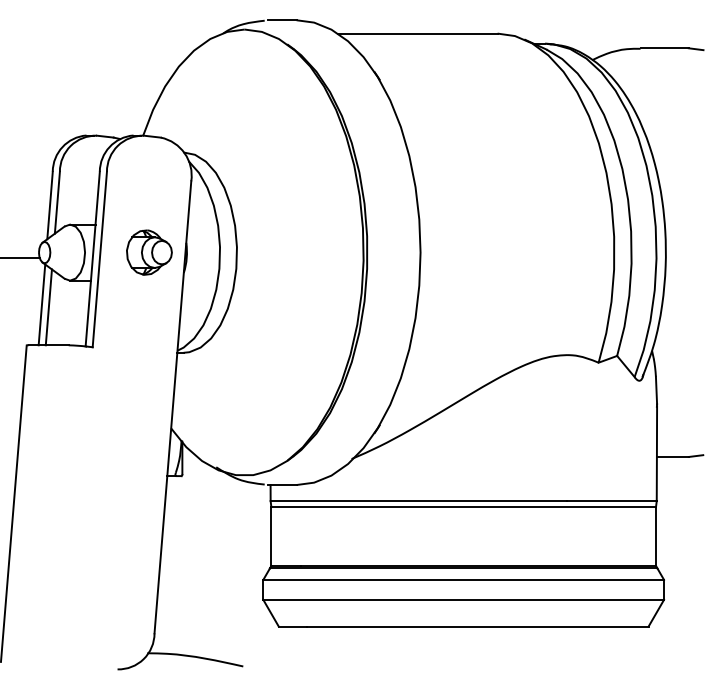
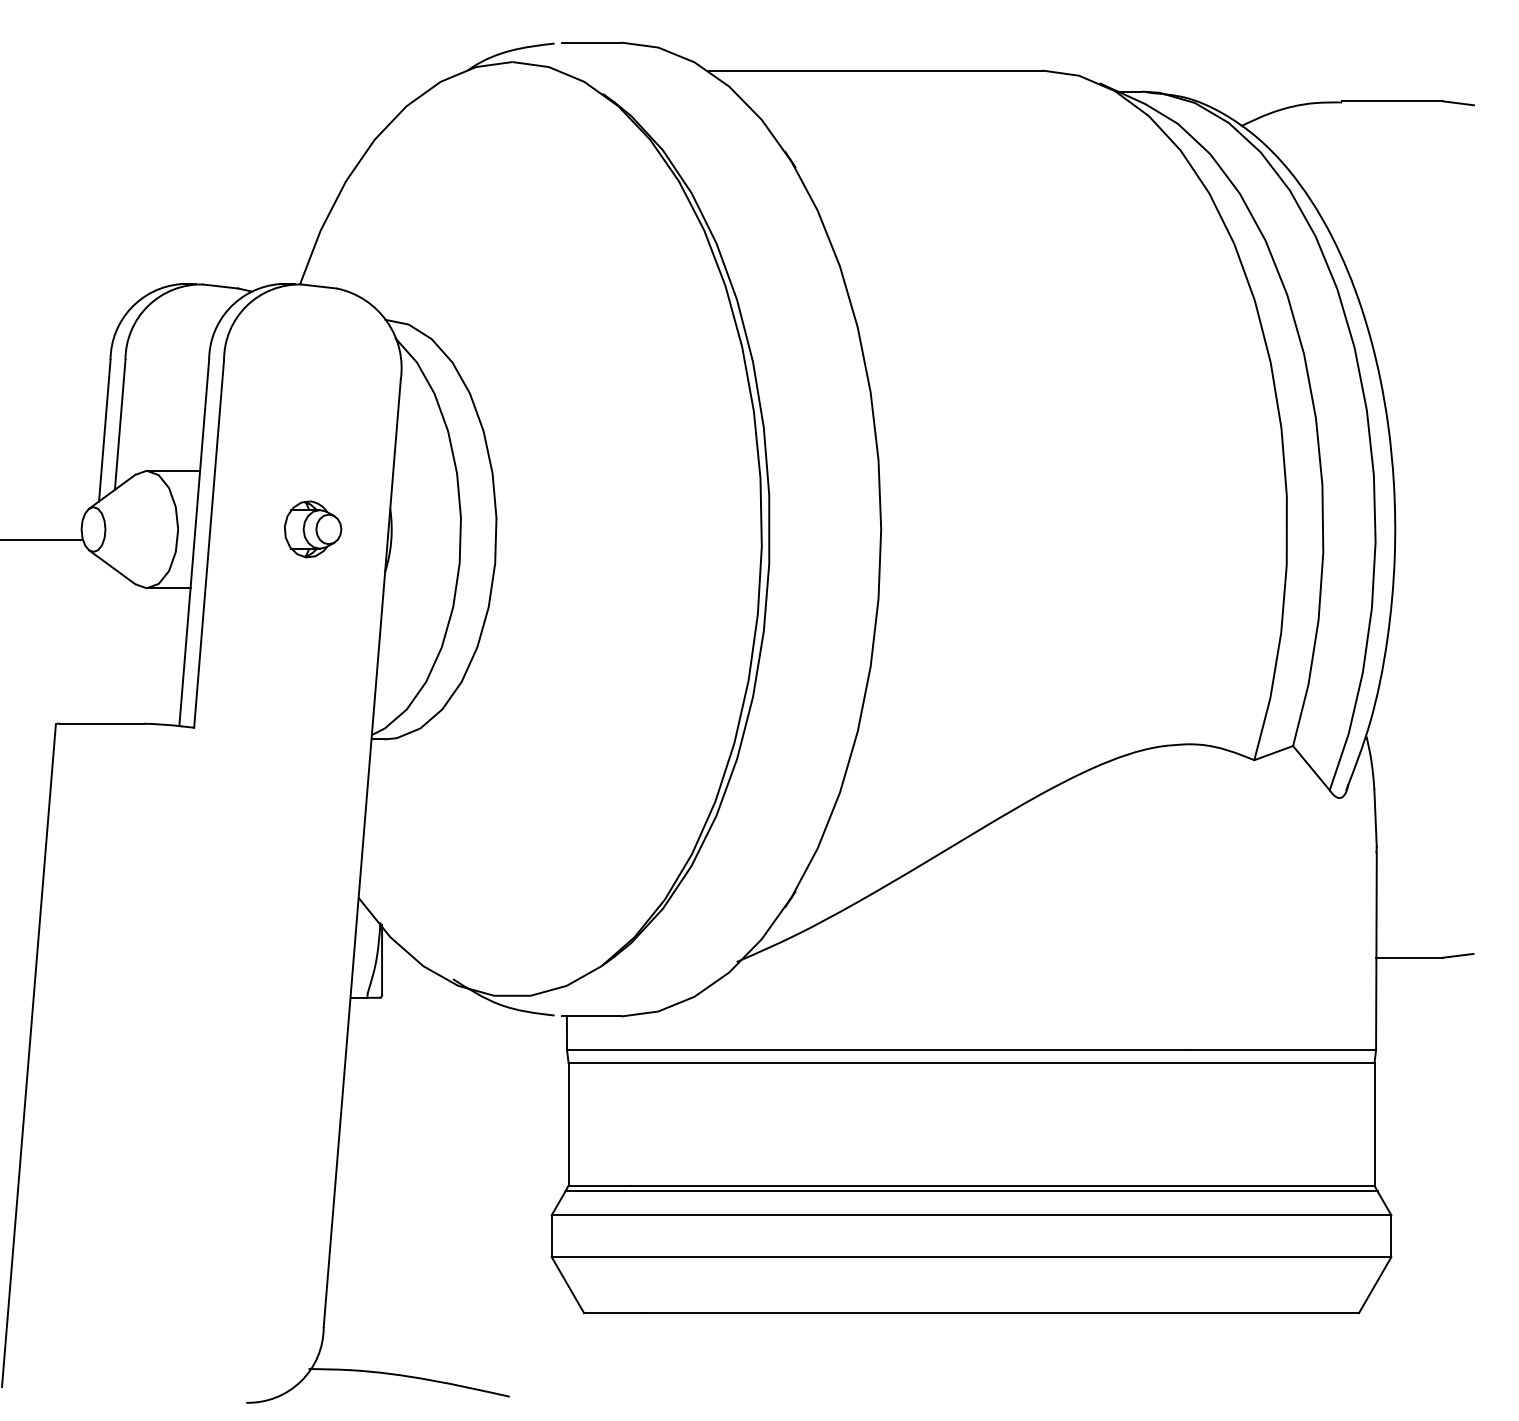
part: (149, 252) -> (313, 529), size x0.6
line: (41, 304) -> (86, 638), removed
line: (48, 307) -> (101, 644), removed

